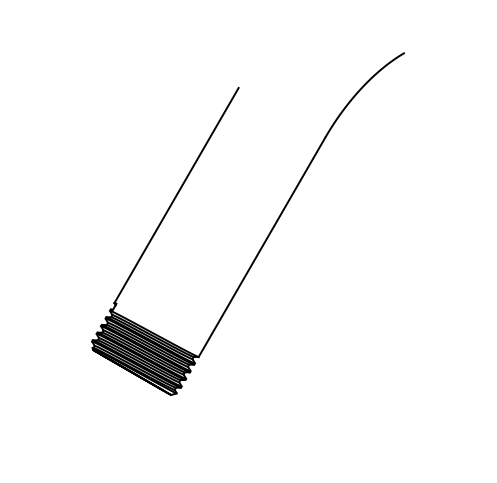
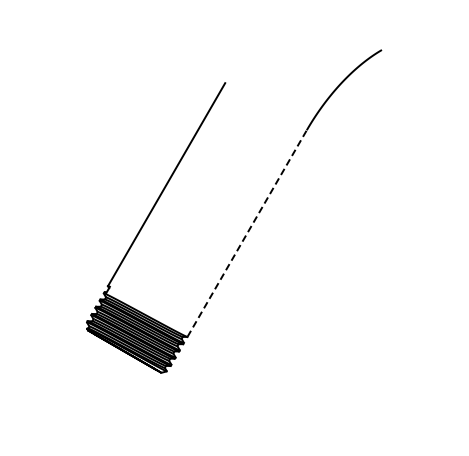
line: (262, 247) -> (247, 233), solid -> dashed

